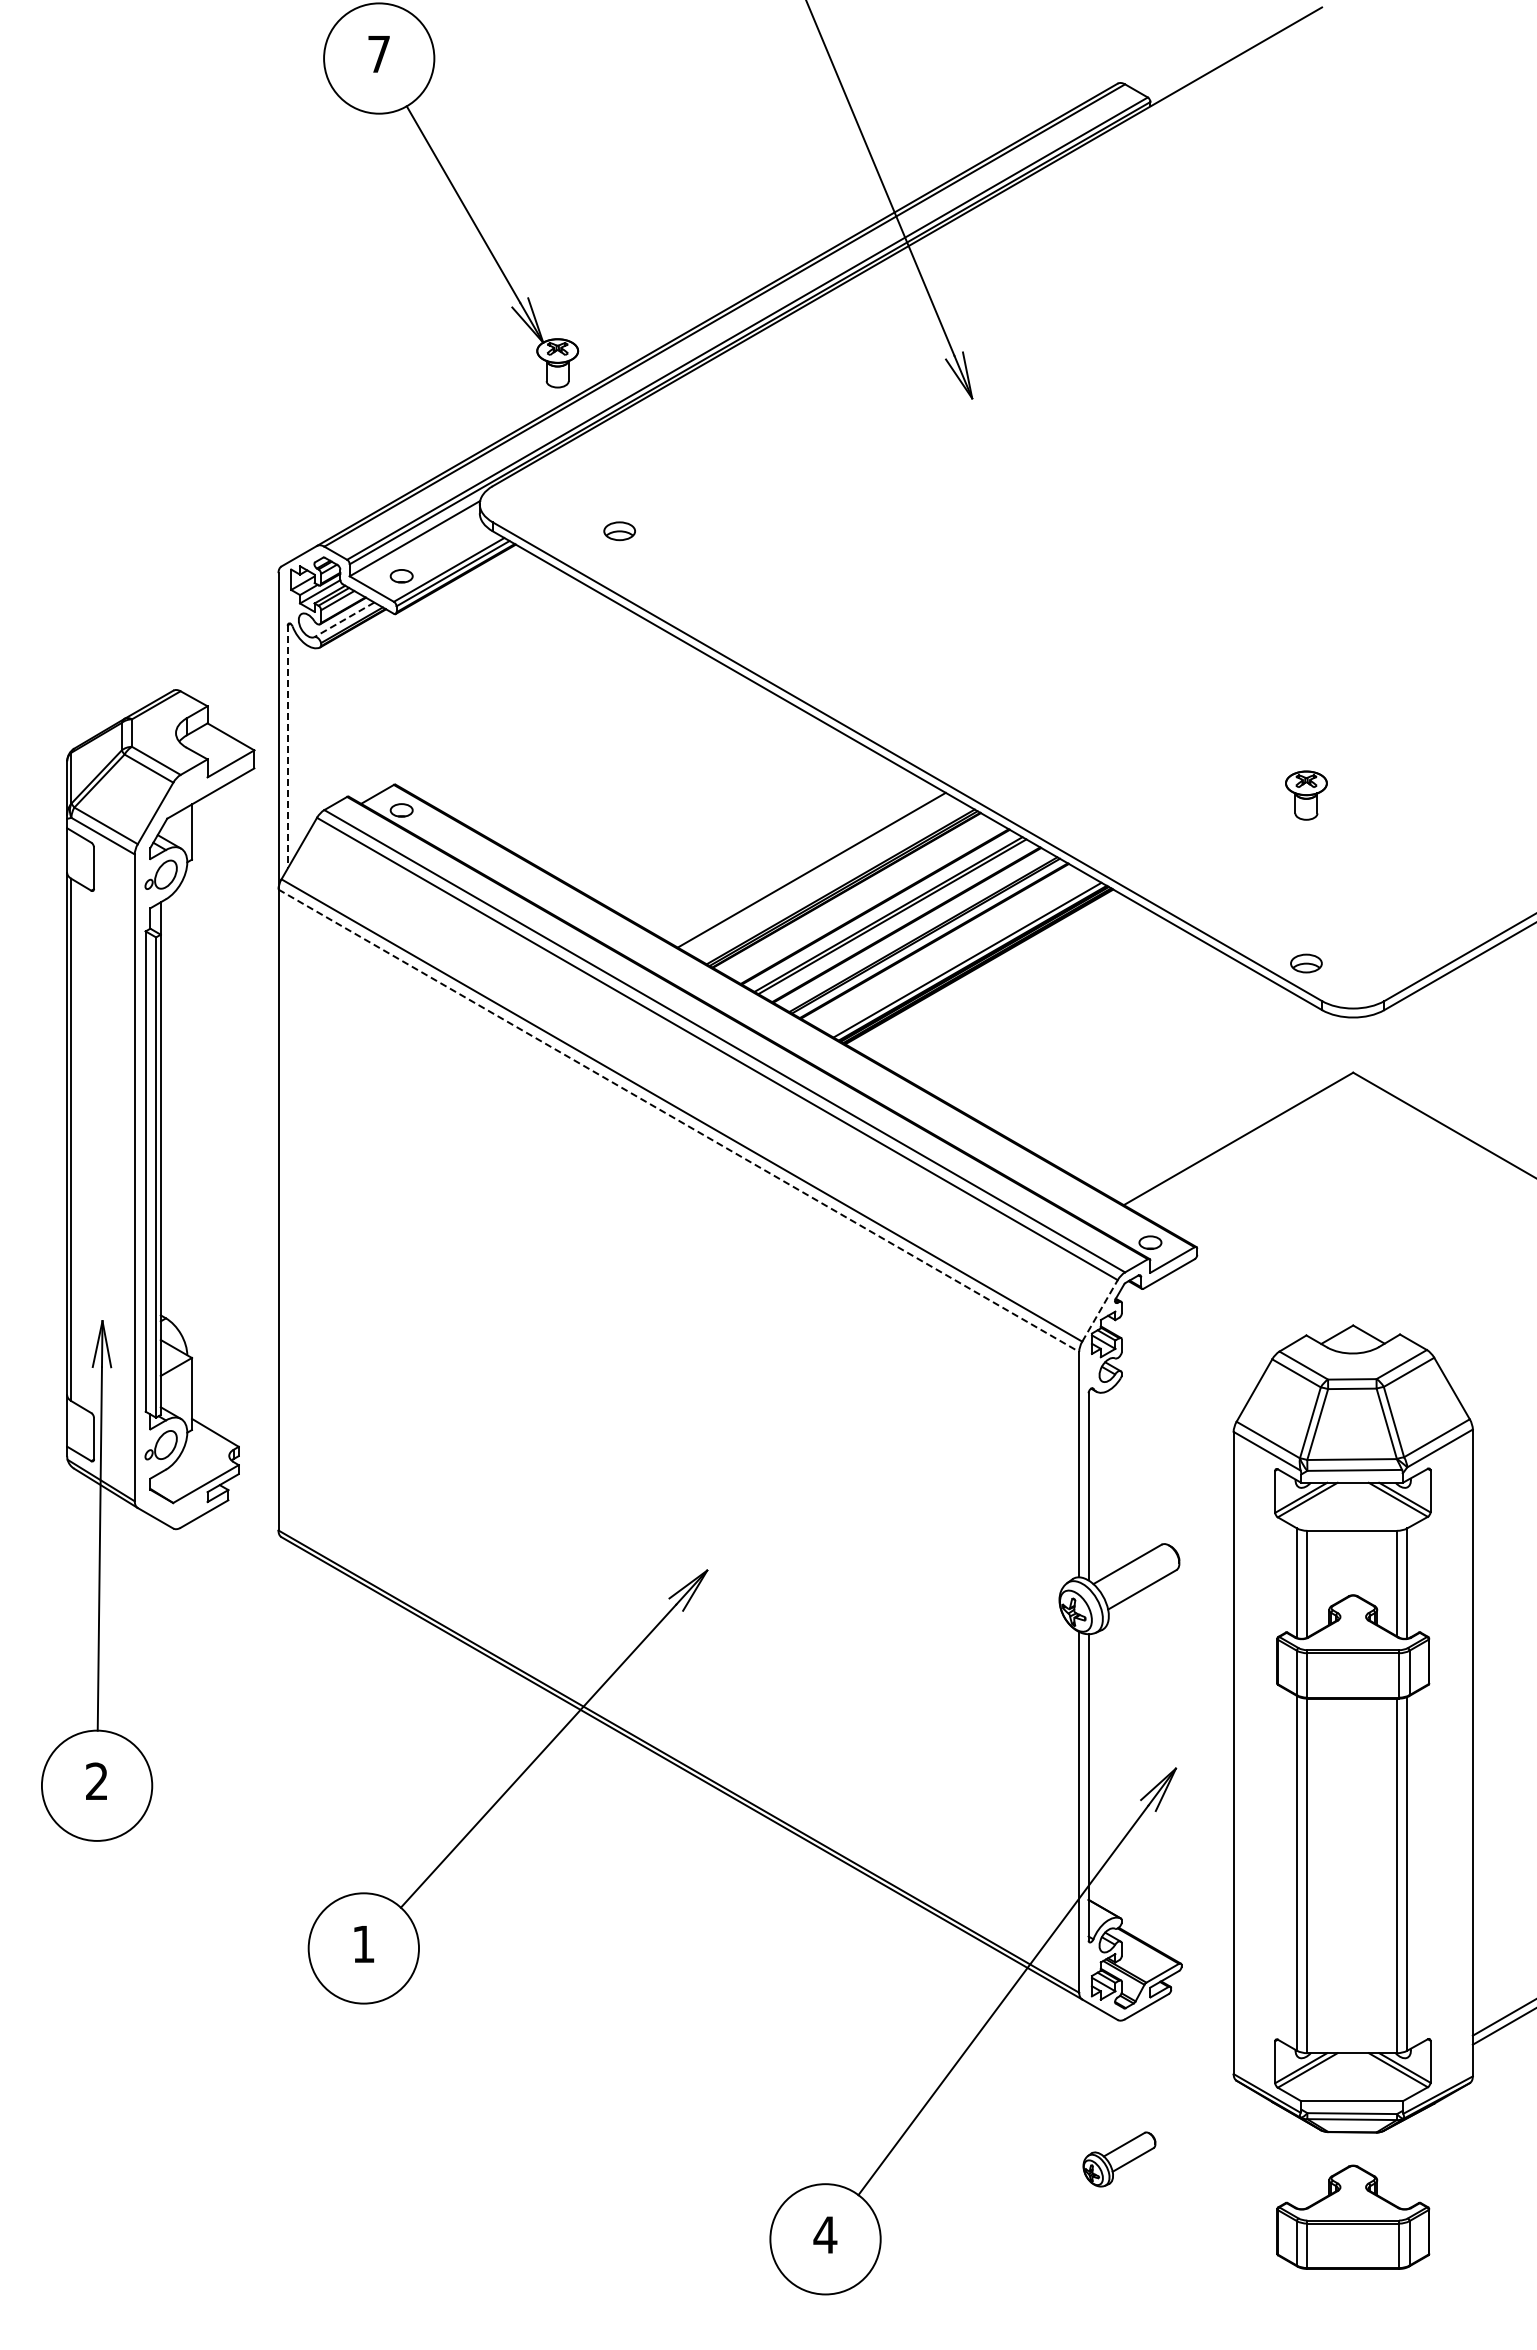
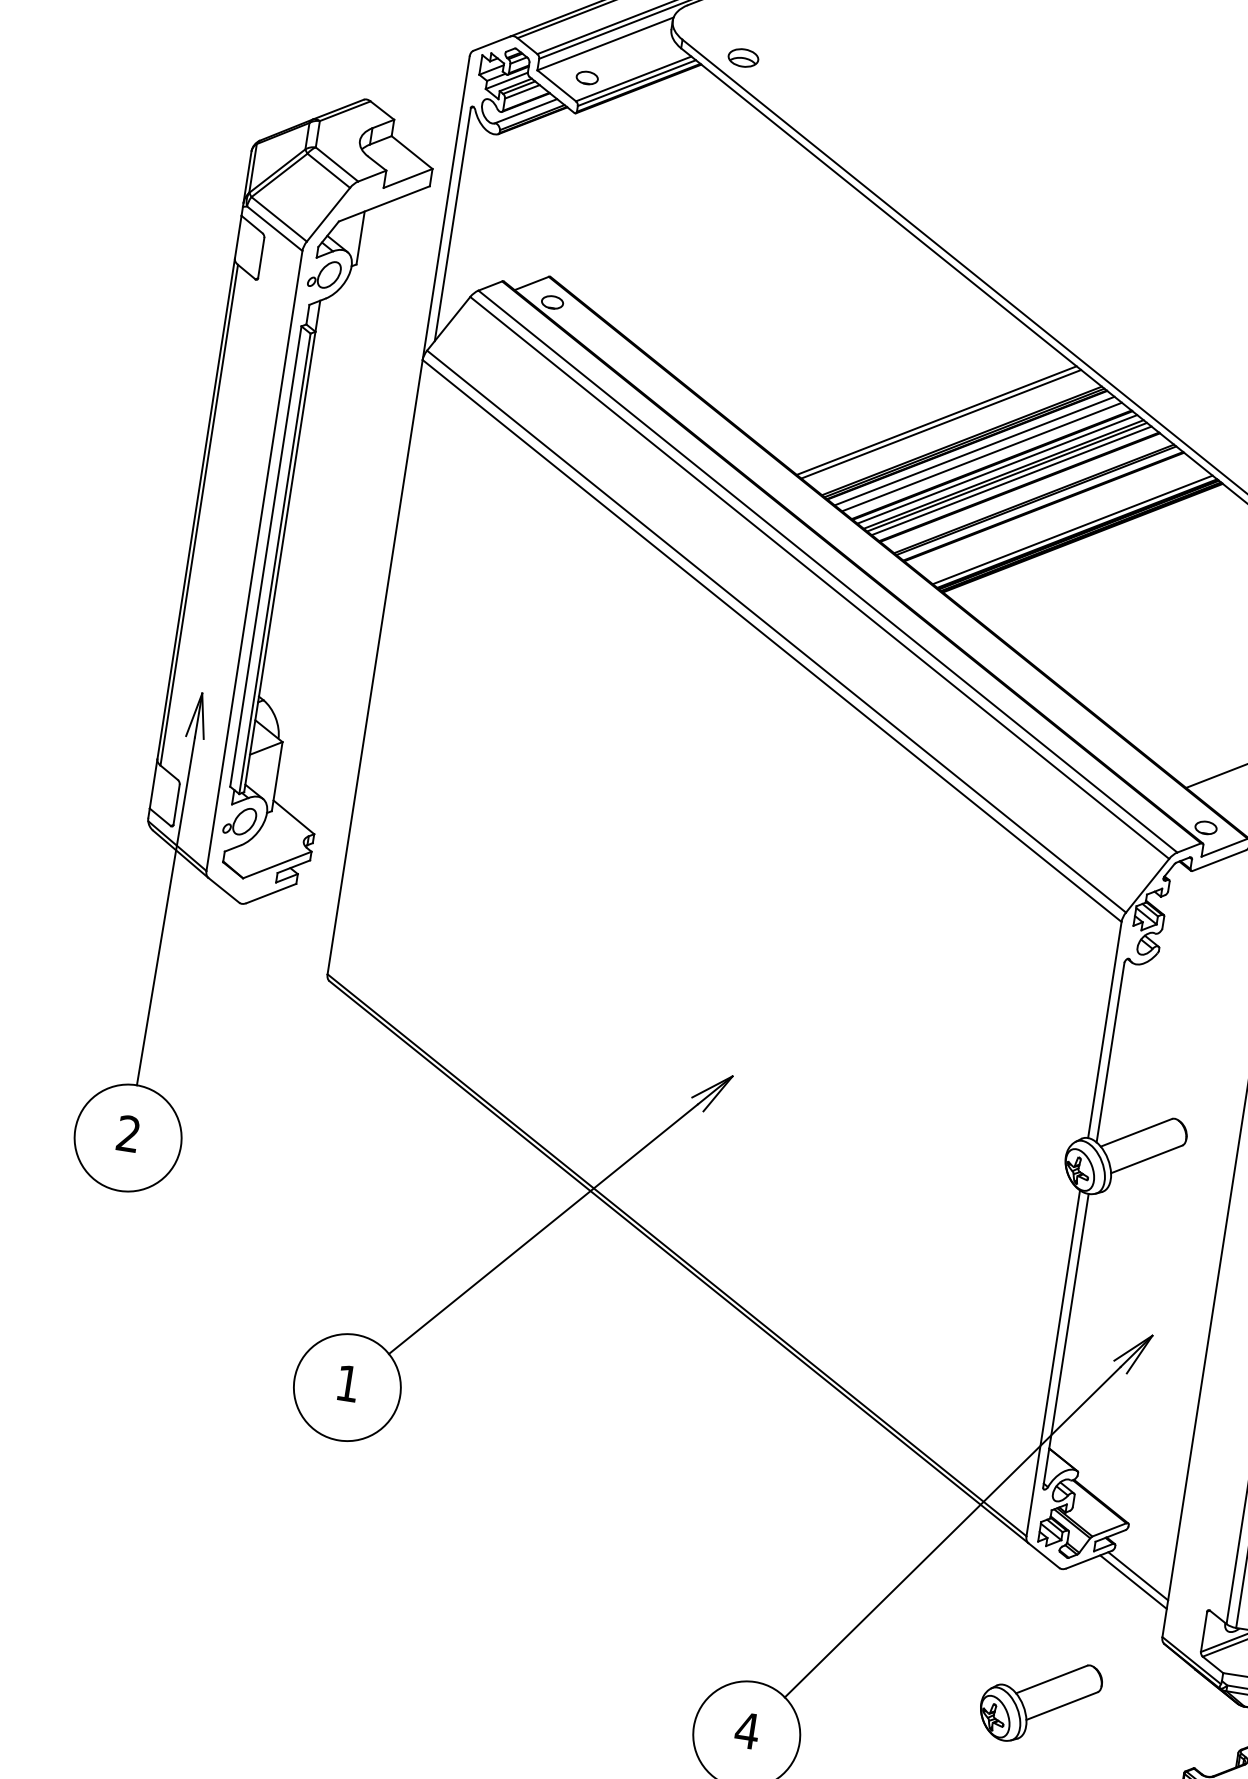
part: (619, 531) -> (743, 58), moved
line: (344, 619) -> (526, 110), dashed -> solid
line: (287, 746) -> (452, 224), dashed -> solid
line: (817, 872) -> (941, 423), added
line: (855, 894) -> (975, 450), added
line: (863, 899) -> (981, 456), added
line: (881, 909) -> (997, 468), added
line: (897, 919) -> (1011, 480), added
line: (679, 1120) -> (772, 640), dashed -> solid
part: (148, 1265) -> (254, 647), moved
line: (1100, 1310) -> (1148, 885), dashed -> solid
line: (1199, 2015) -> (1138, 1575), added
line: (1195, 2022) -> (1133, 1581), added
part: (1119, 2159) -> (1040, 1702), size x1.67

